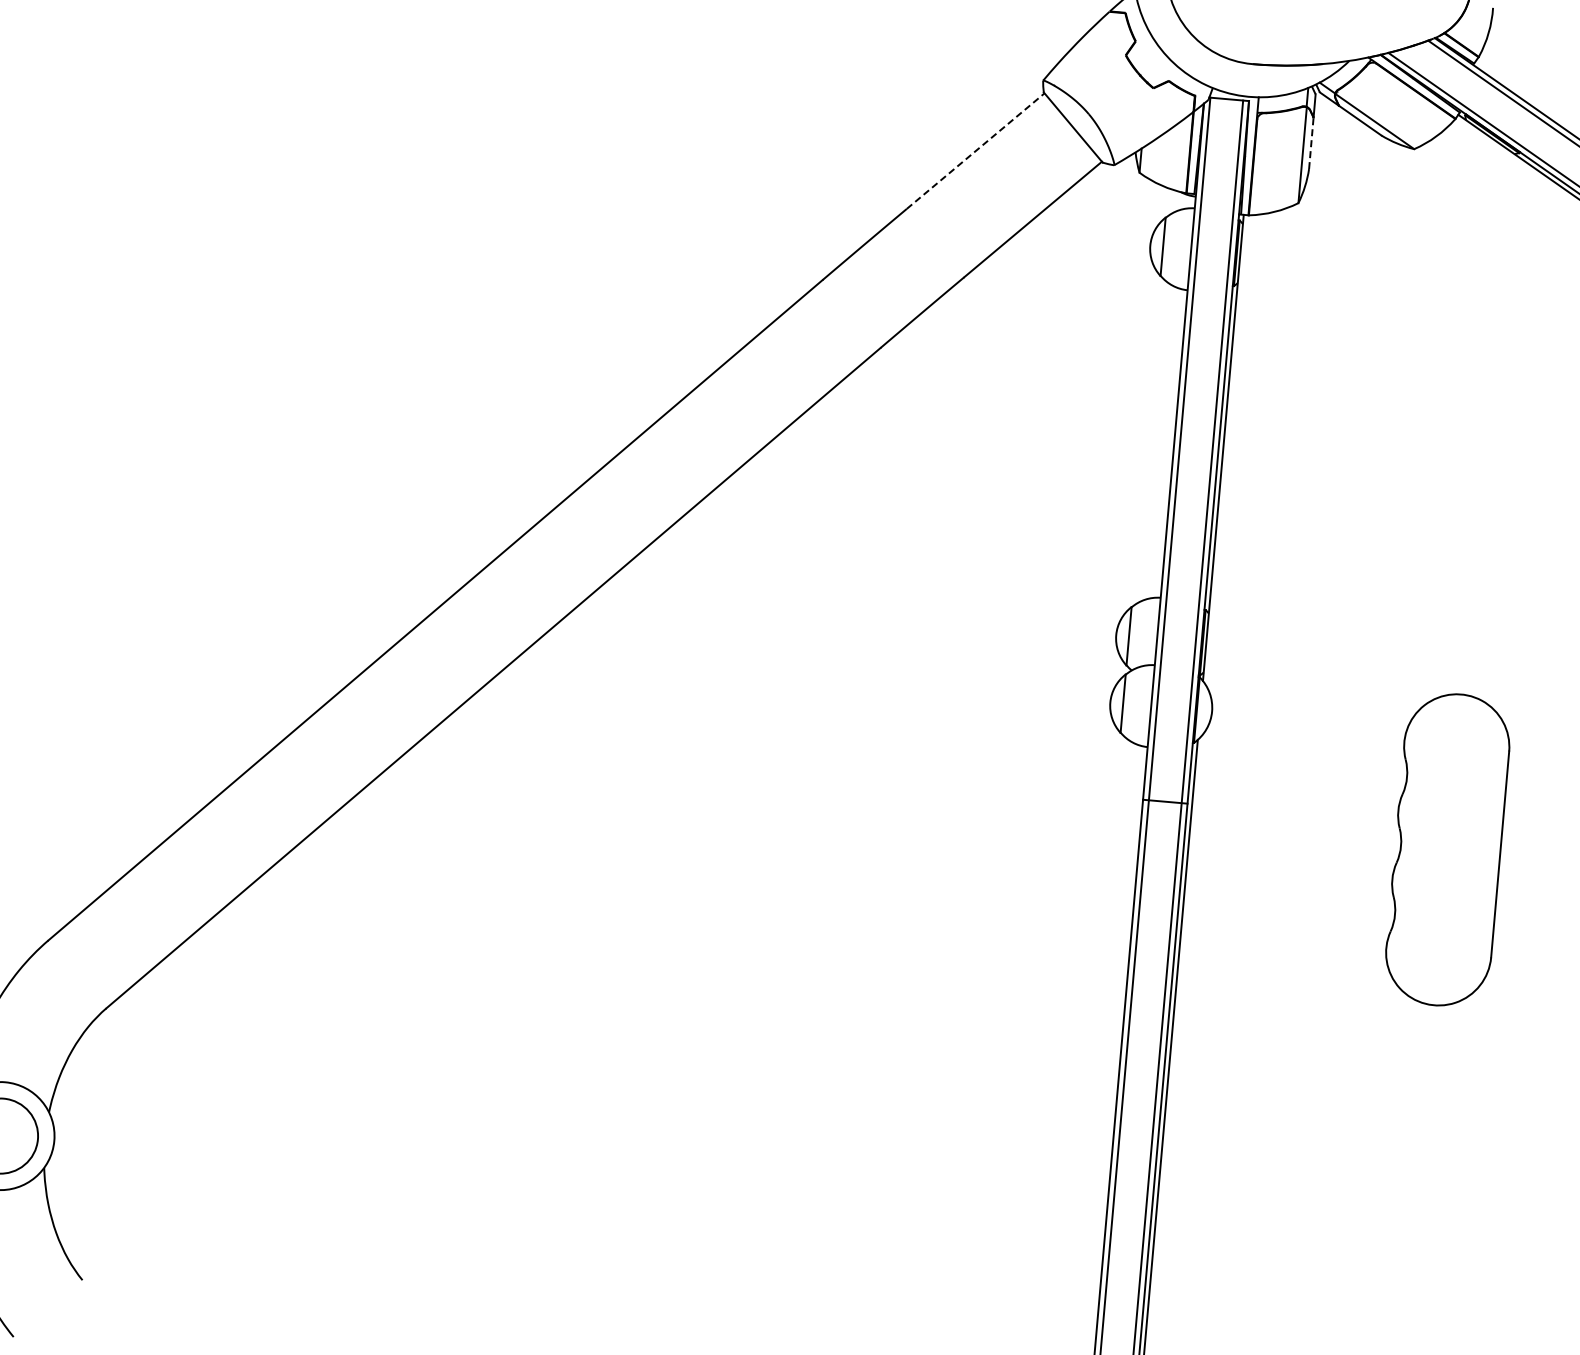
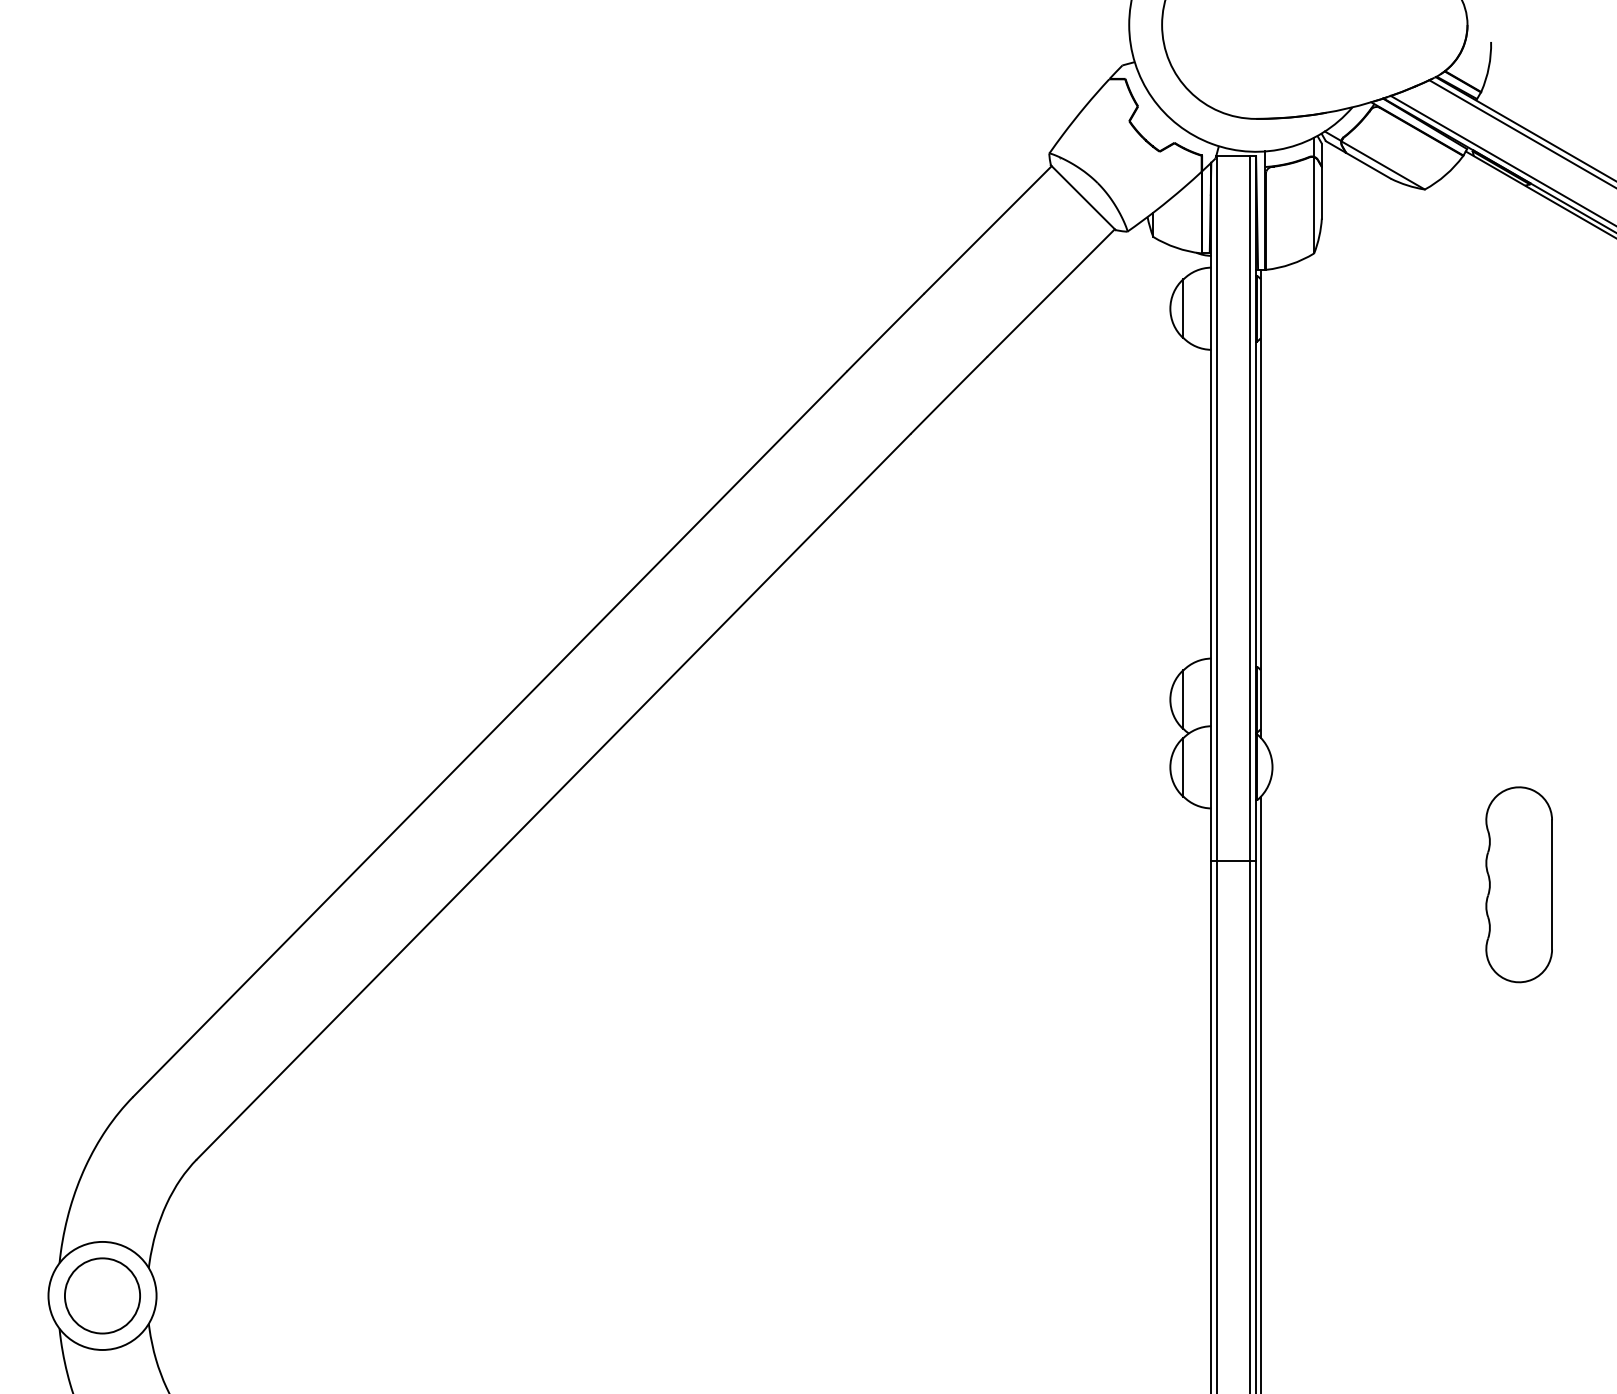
line: (1311, 143) -> (1321, 192), dashed -> solid
line: (976, 150) -> (988, 229), dashed -> solid
part: (1446, 849) -> (1518, 884), size x0.62

